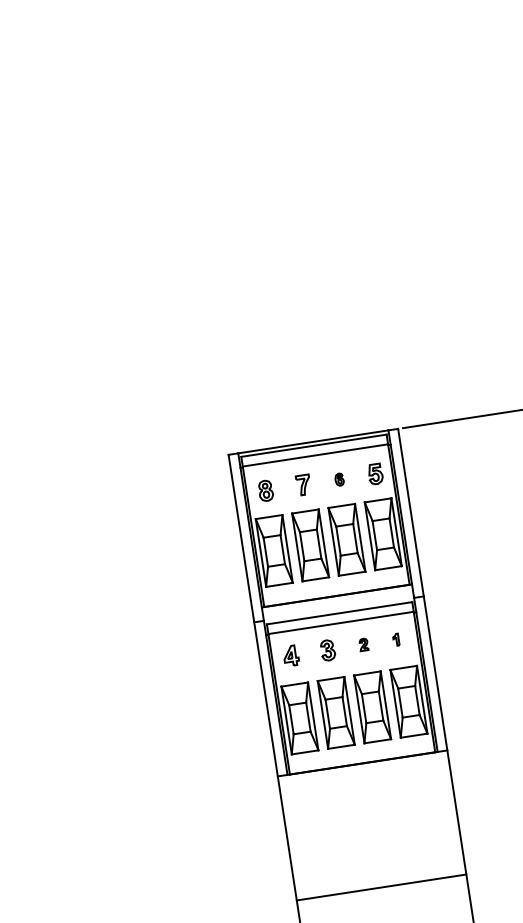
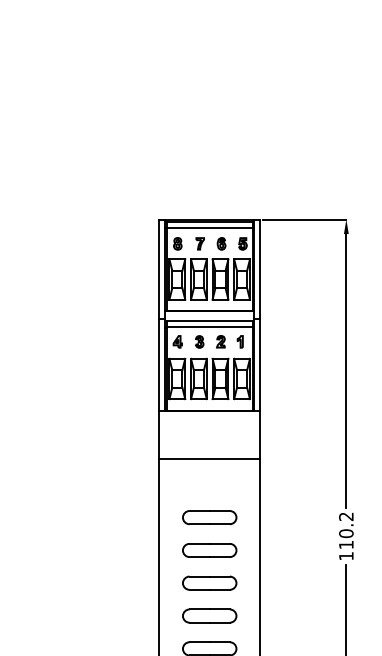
part: (339, 478) -> (221, 243), size x1.67
part: (394, 639) -> (239, 341), size x1.67
part: (362, 644) -> (220, 341), size x1.67
line: (381, 887) -> (209, 459), moved

